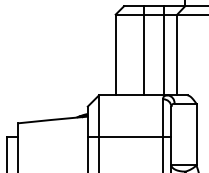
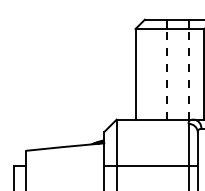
line: (143, 54) -> (166, 73), solid -> dashed
line: (163, 54) -> (188, 73), solid -> dashed

